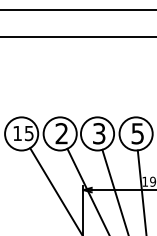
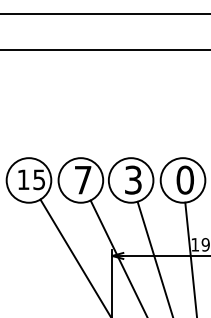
text: (61, 133) -> (82, 179), 2 -> 7
text: (137, 133) -> (184, 179), 5 -> 0

